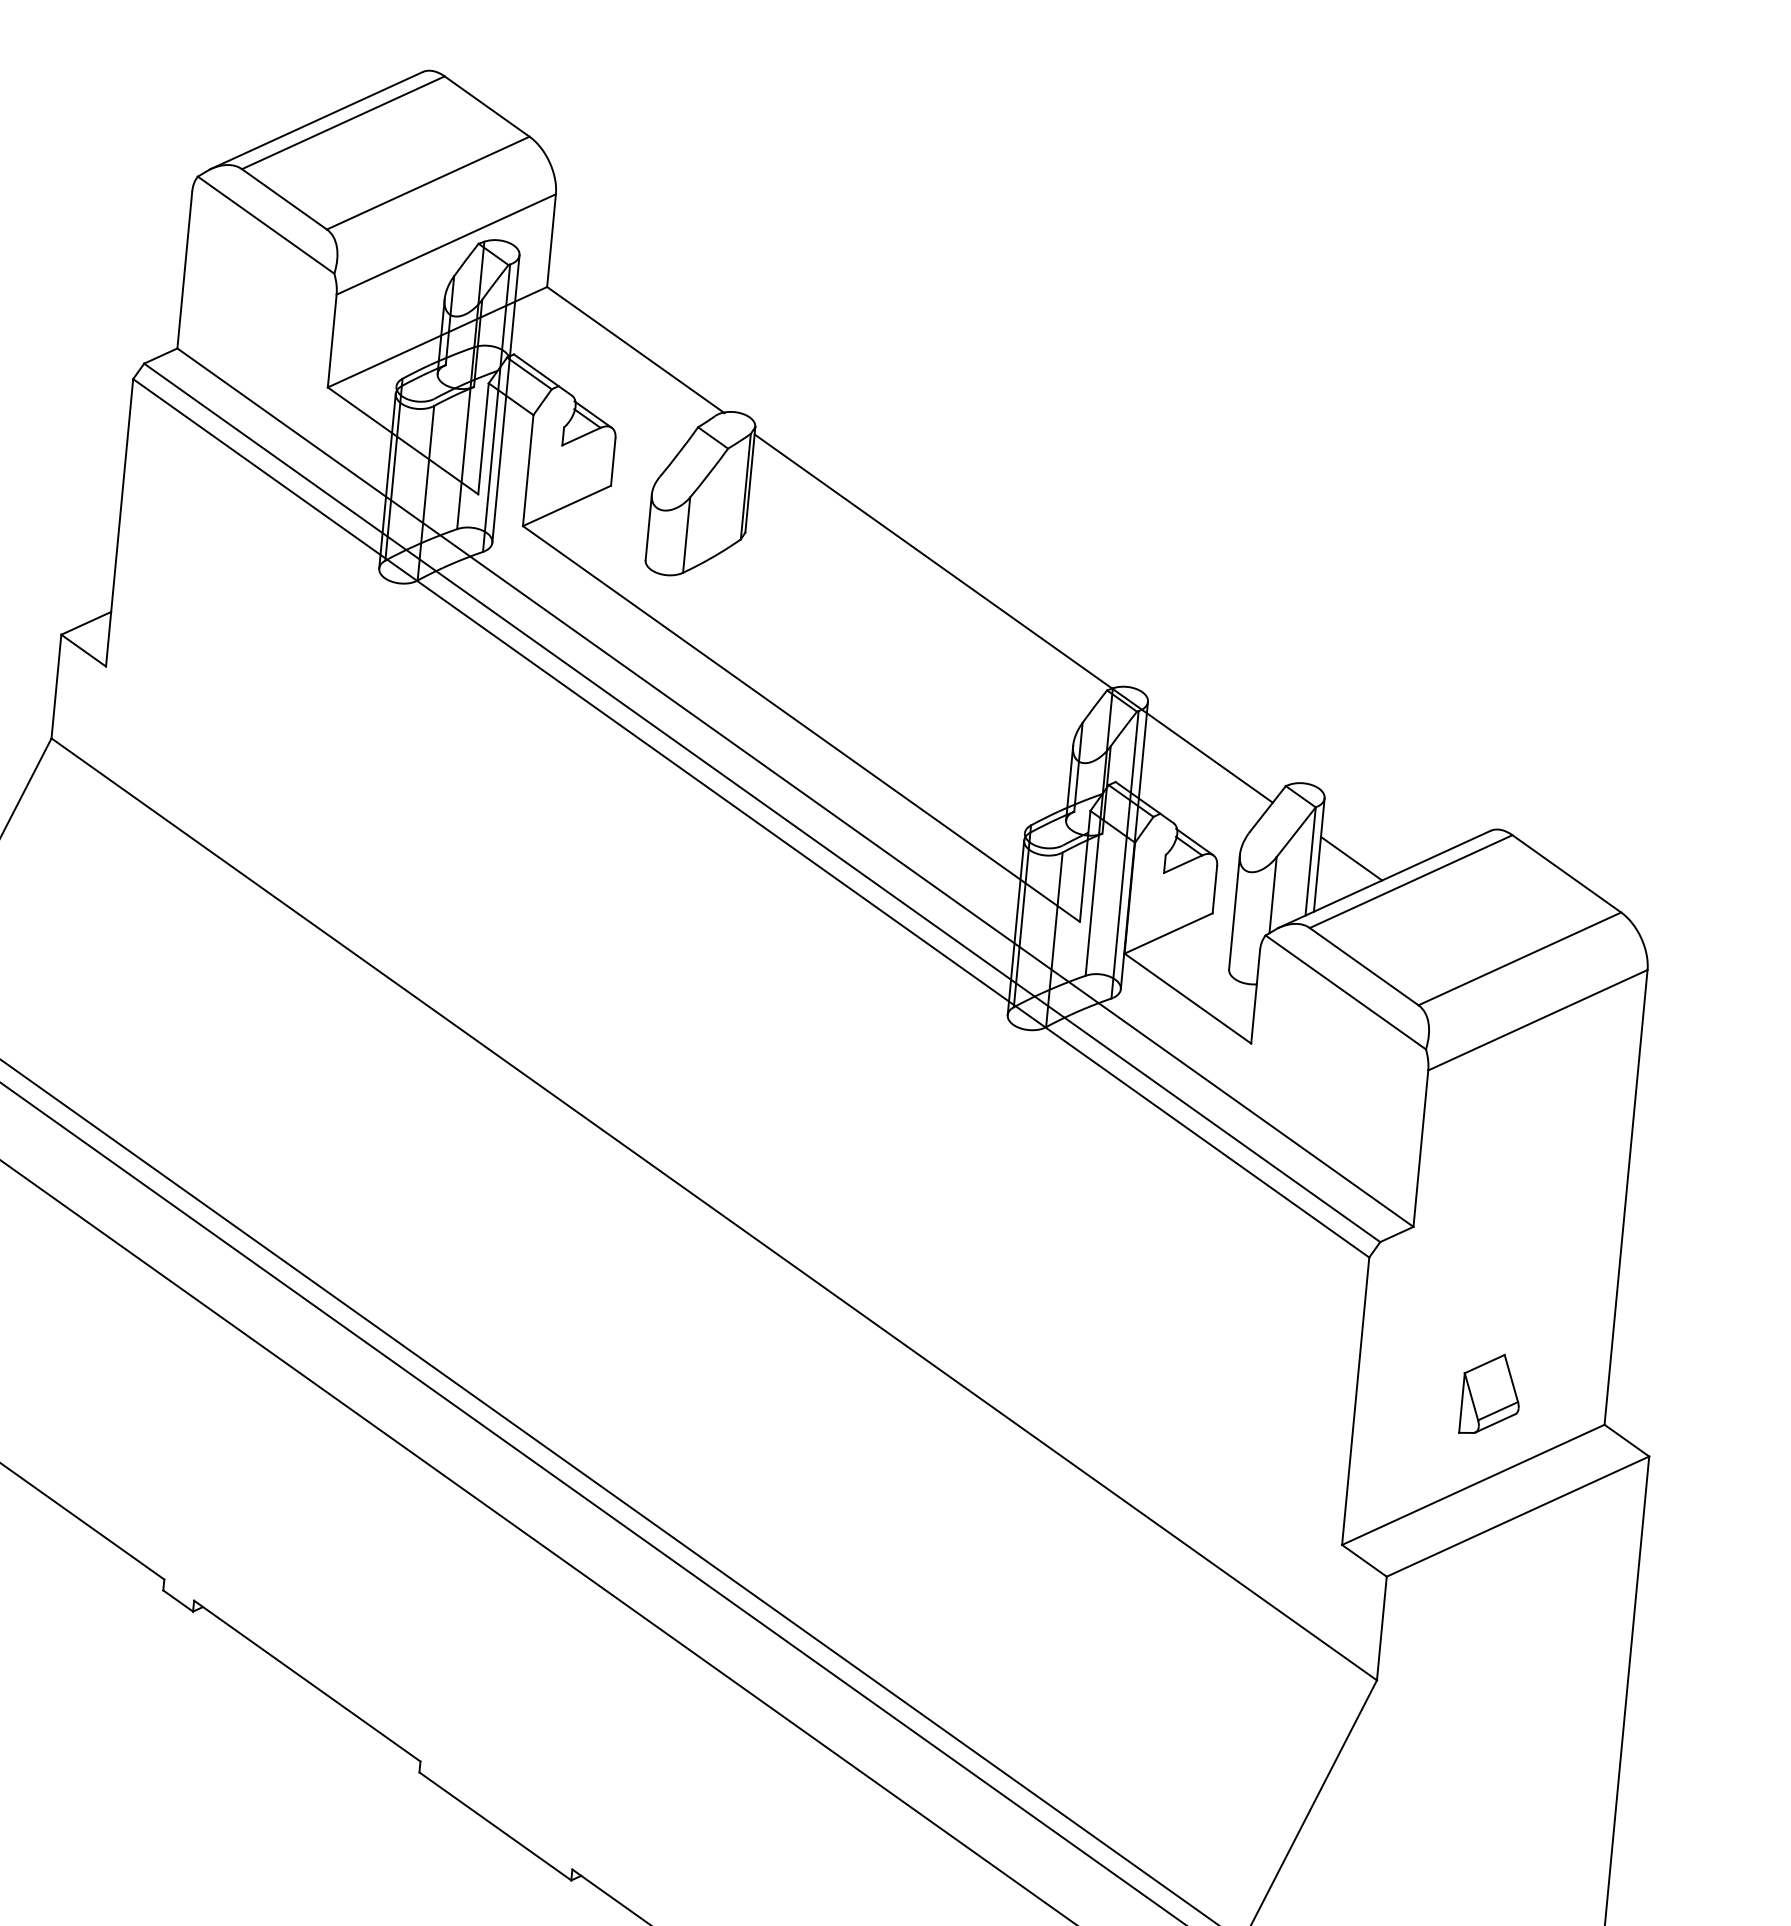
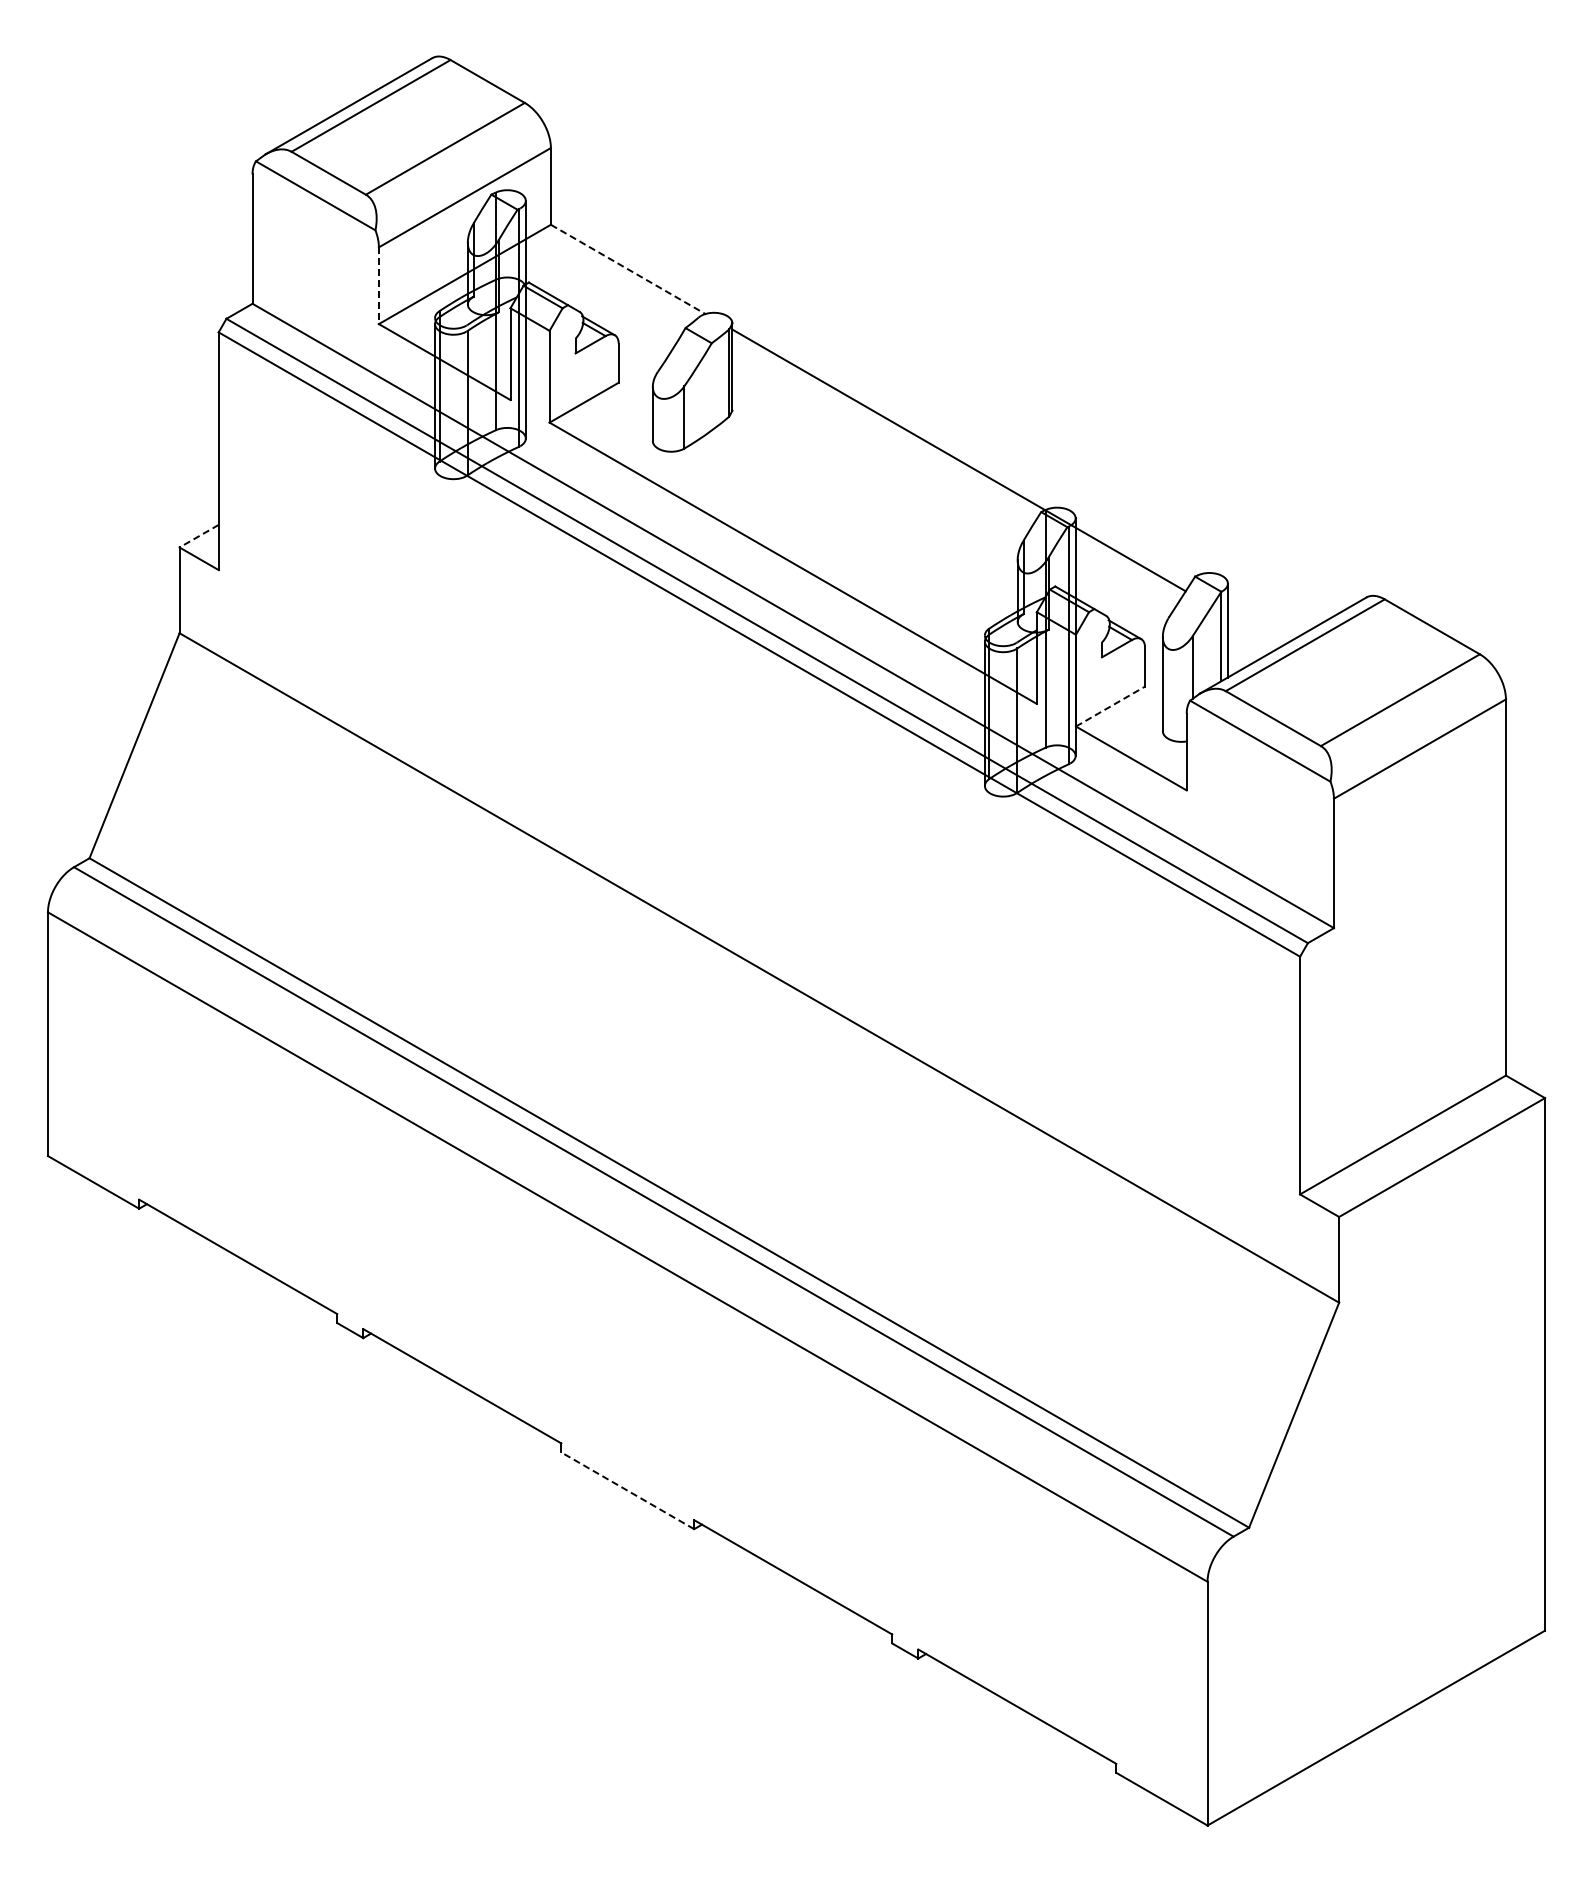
line: (331, 341) -> (378, 286), solid -> dashed
line: (635, 349) -> (628, 269), solid -> dashed
line: (86, 623) -> (199, 536), solid -> dashed
line: (1351, 857) -> (1254, 630), removed
line: (1168, 933) -> (1110, 706), solid -> dashed
part: (1491, 1394) -> (1410, 1059), removed
line: (495, 1826) -> (627, 1490), solid -> dashed

